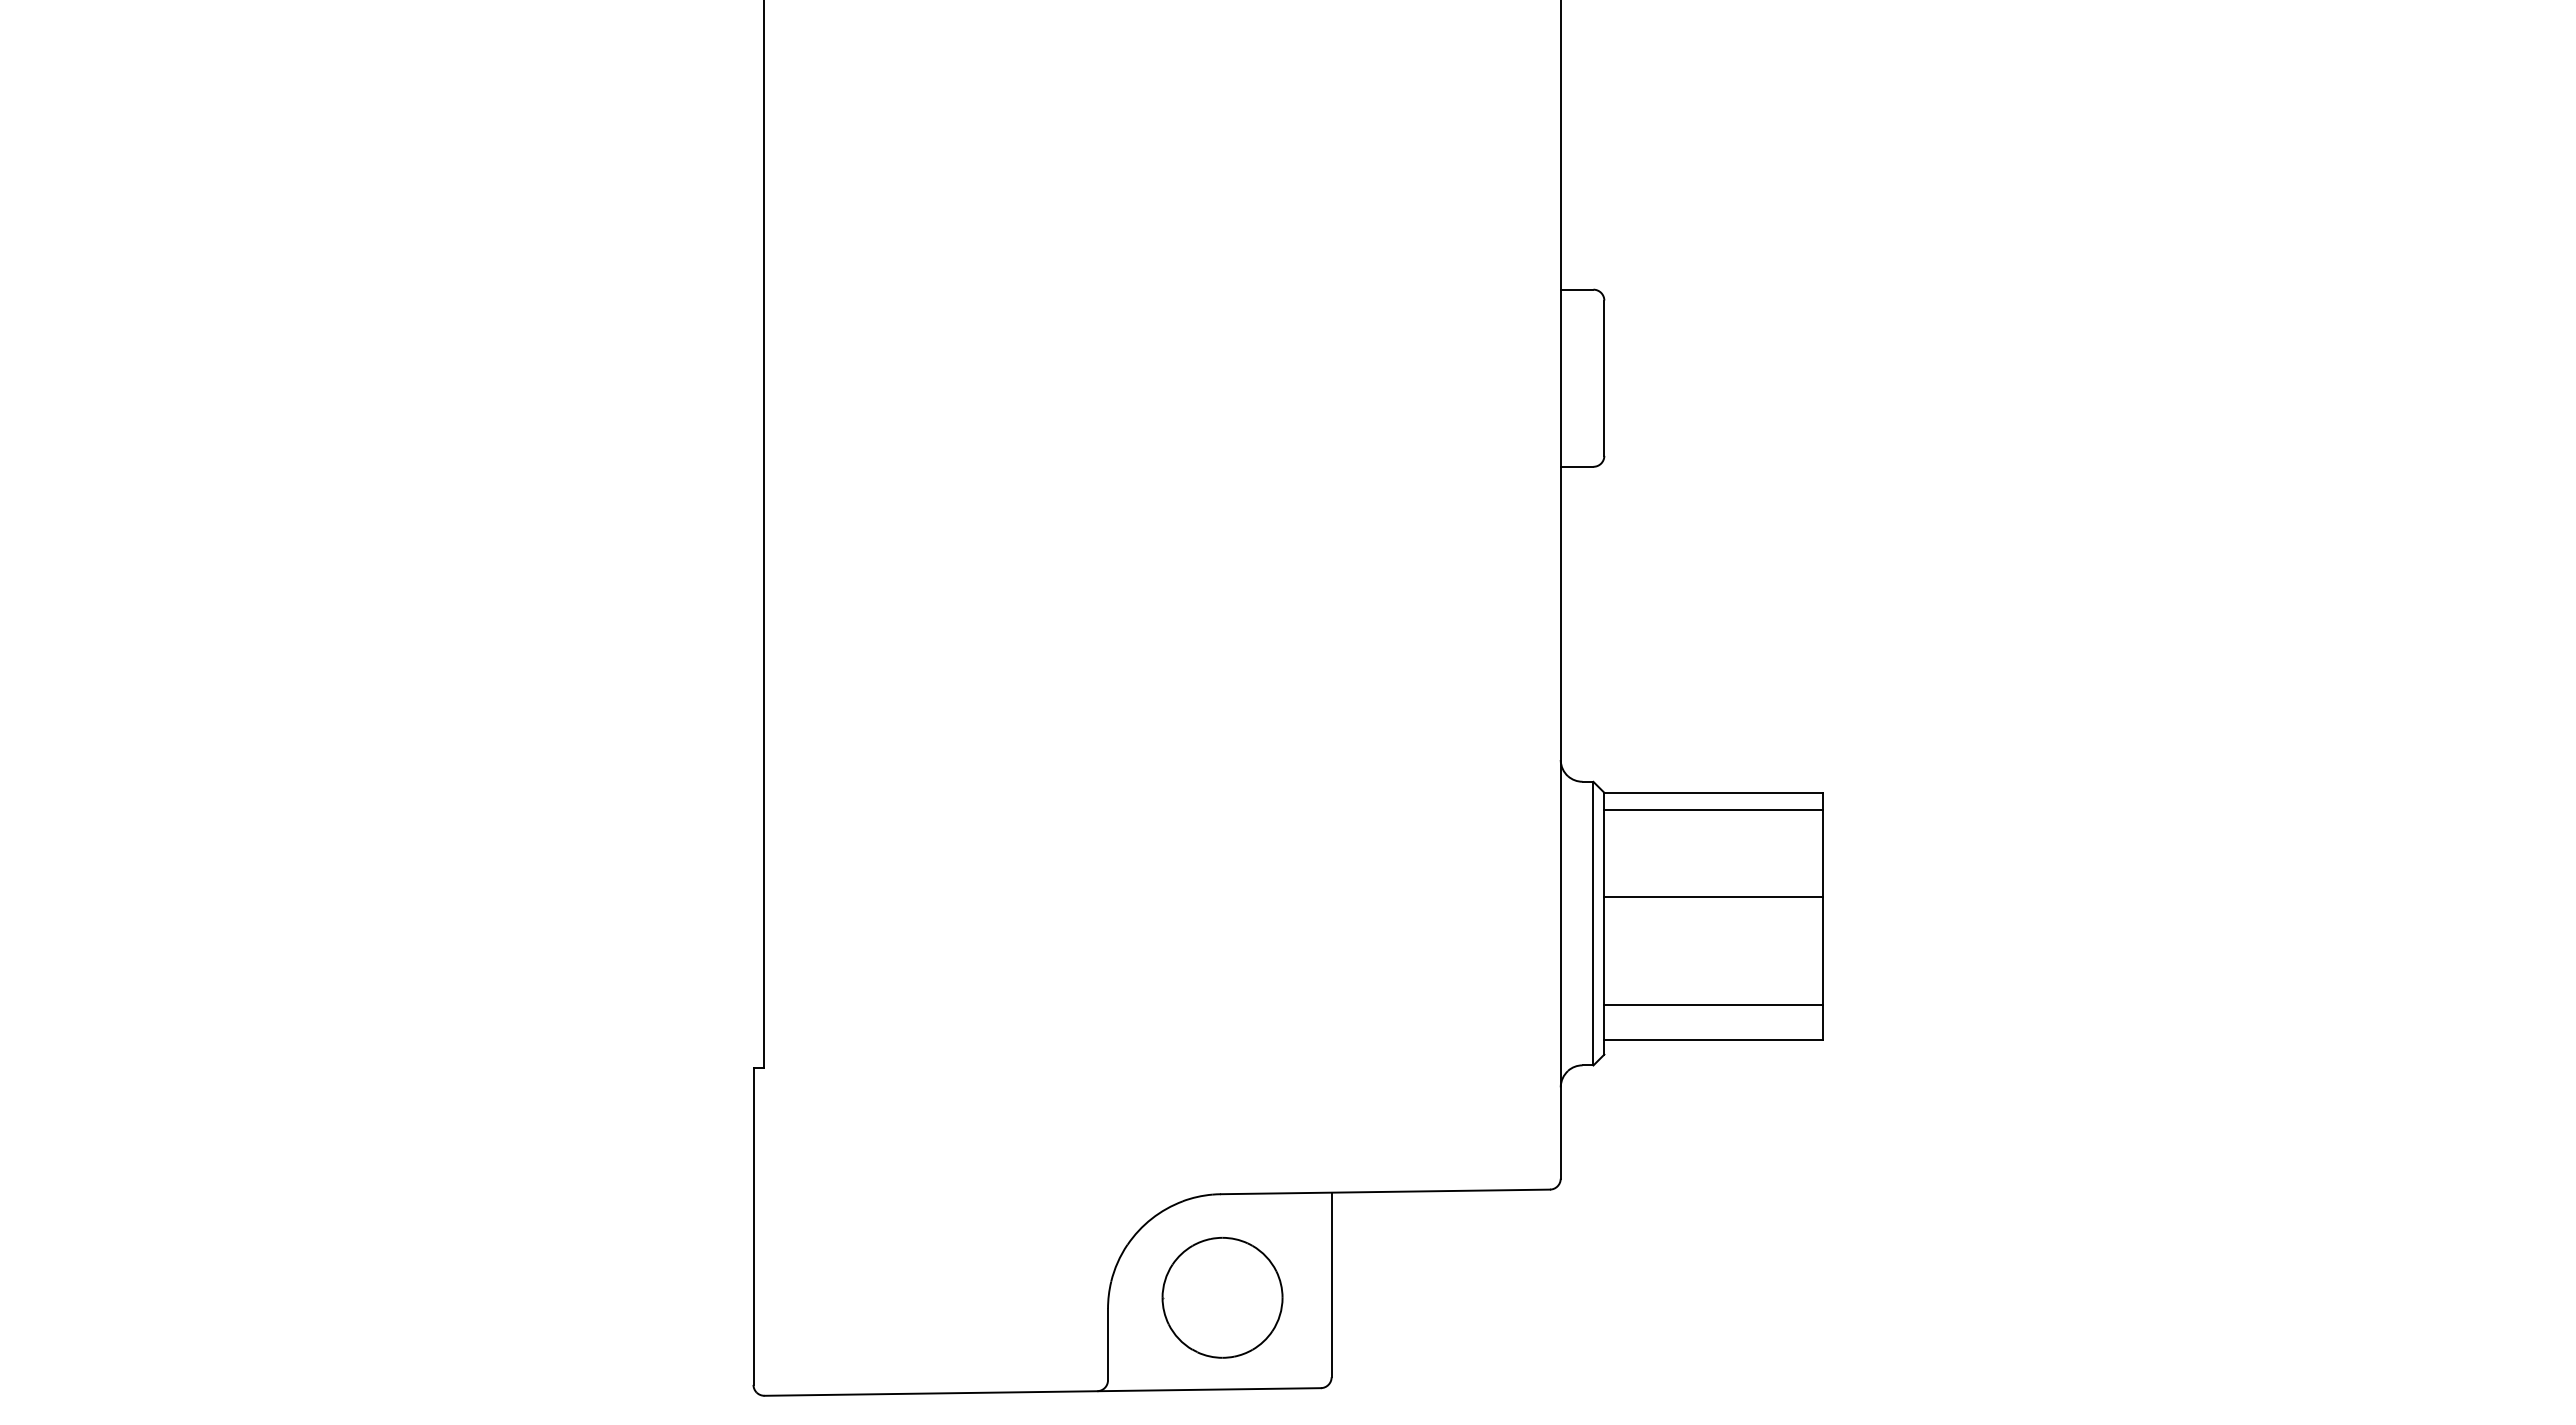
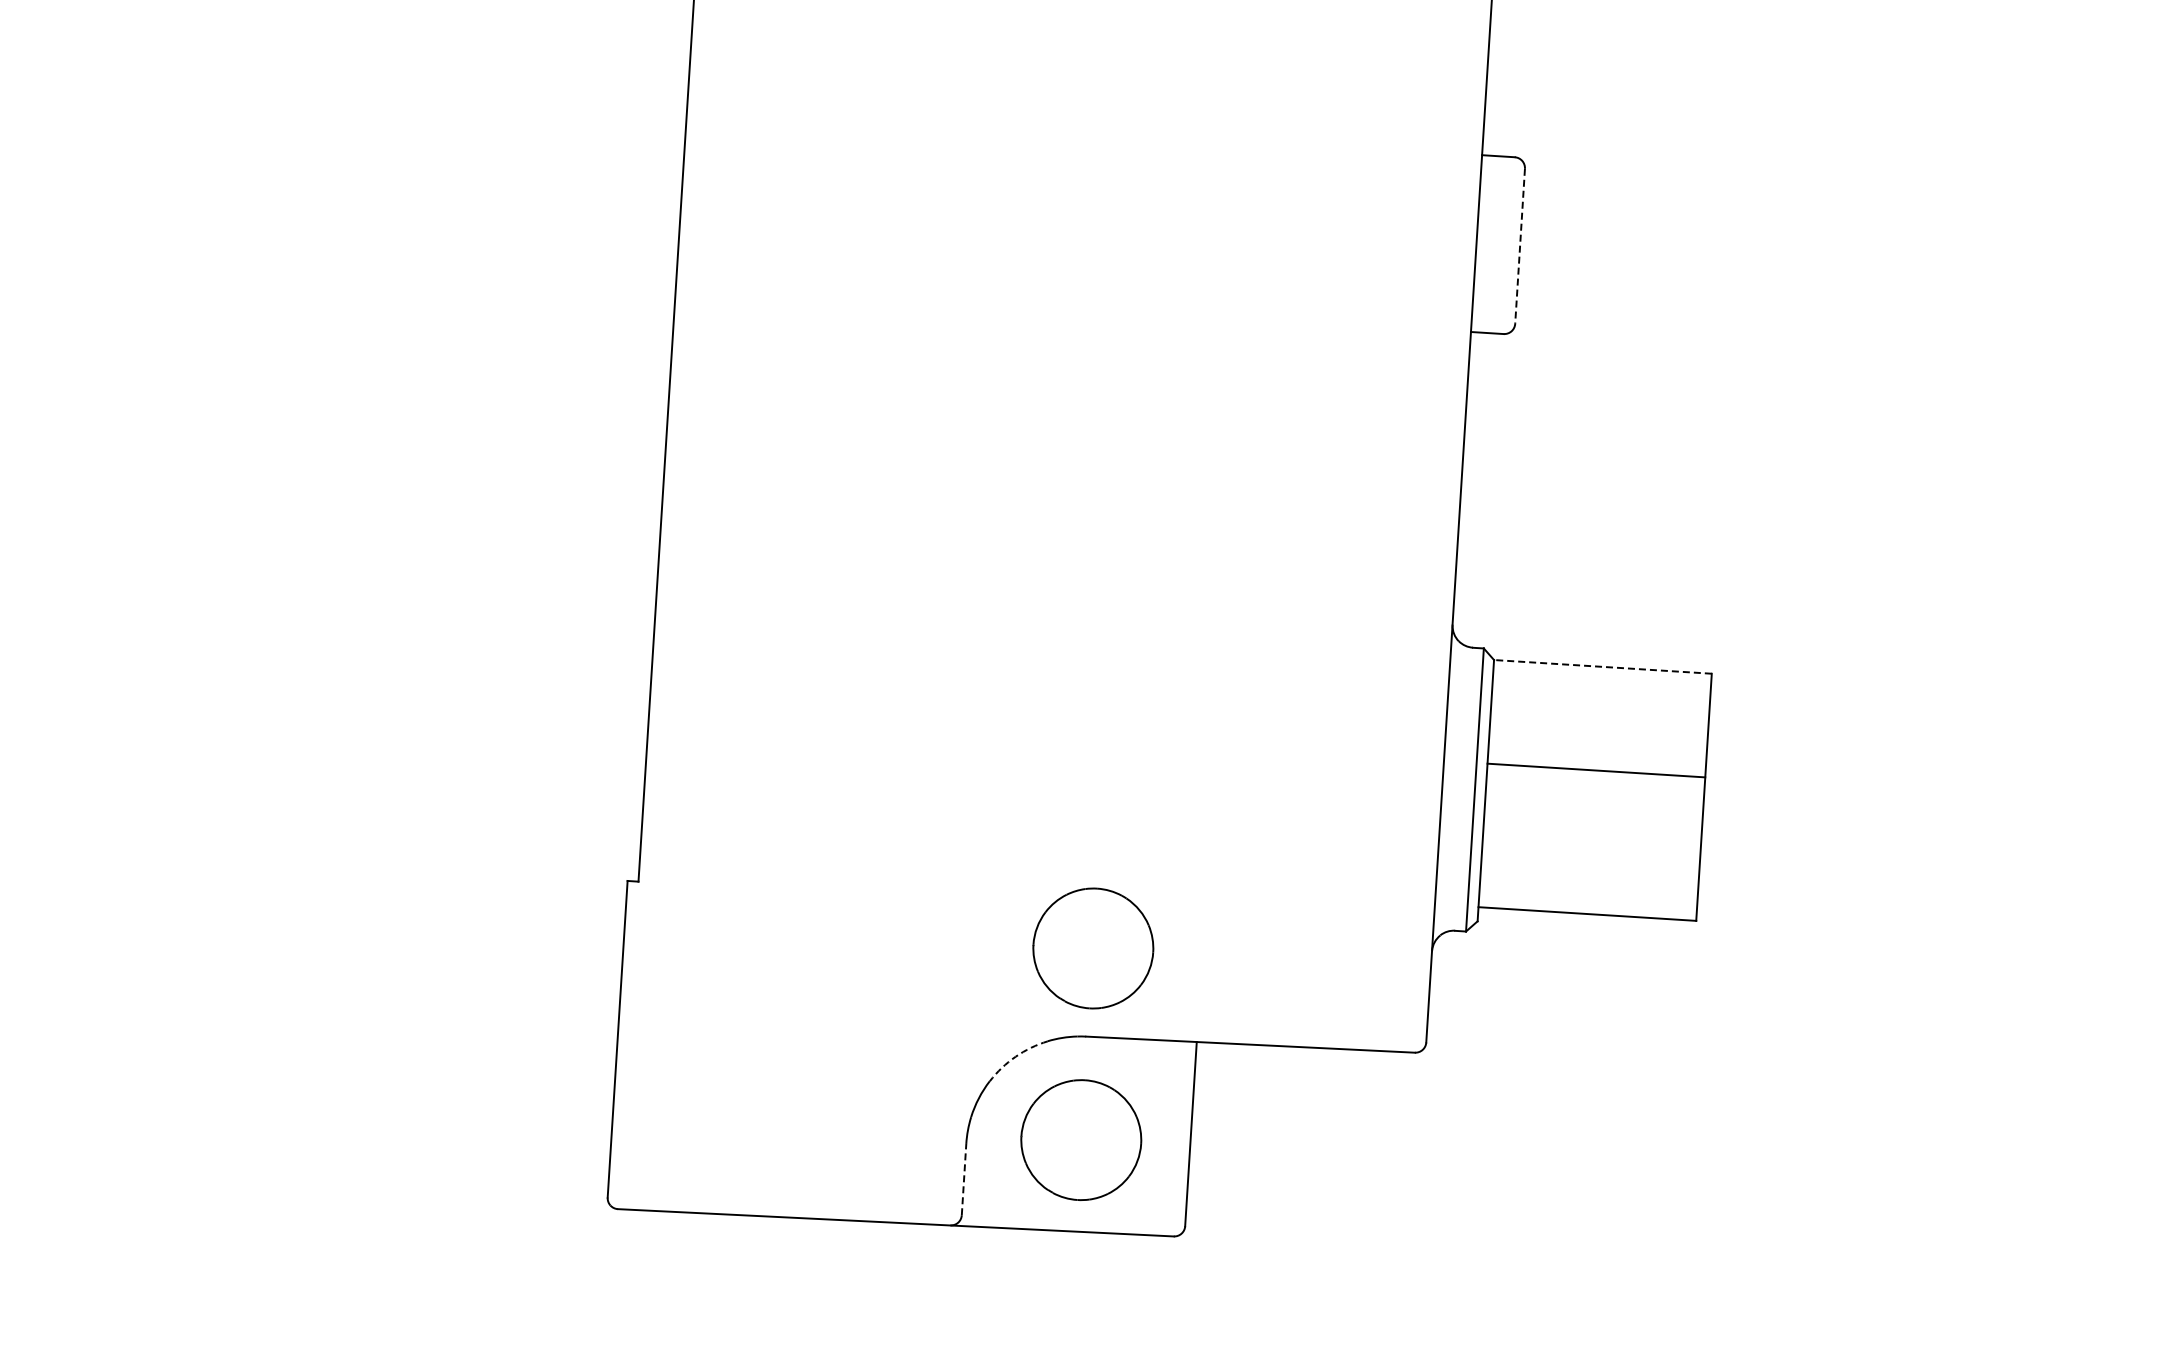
line: (1604, 378) -> (1520, 246), solid -> dashed
line: (1712, 792) -> (1602, 666), solid -> dashed
line: (1713, 810) -> (1601, 684), removed
line: (1713, 1005) -> (1589, 879), removed
part: (1222, 1105) -> (1093, 948), added
arc: (1151, 1218) -> (1015, 1056), solid -> dashed
line: (1108, 1344) -> (964, 1179), solid -> dashed

